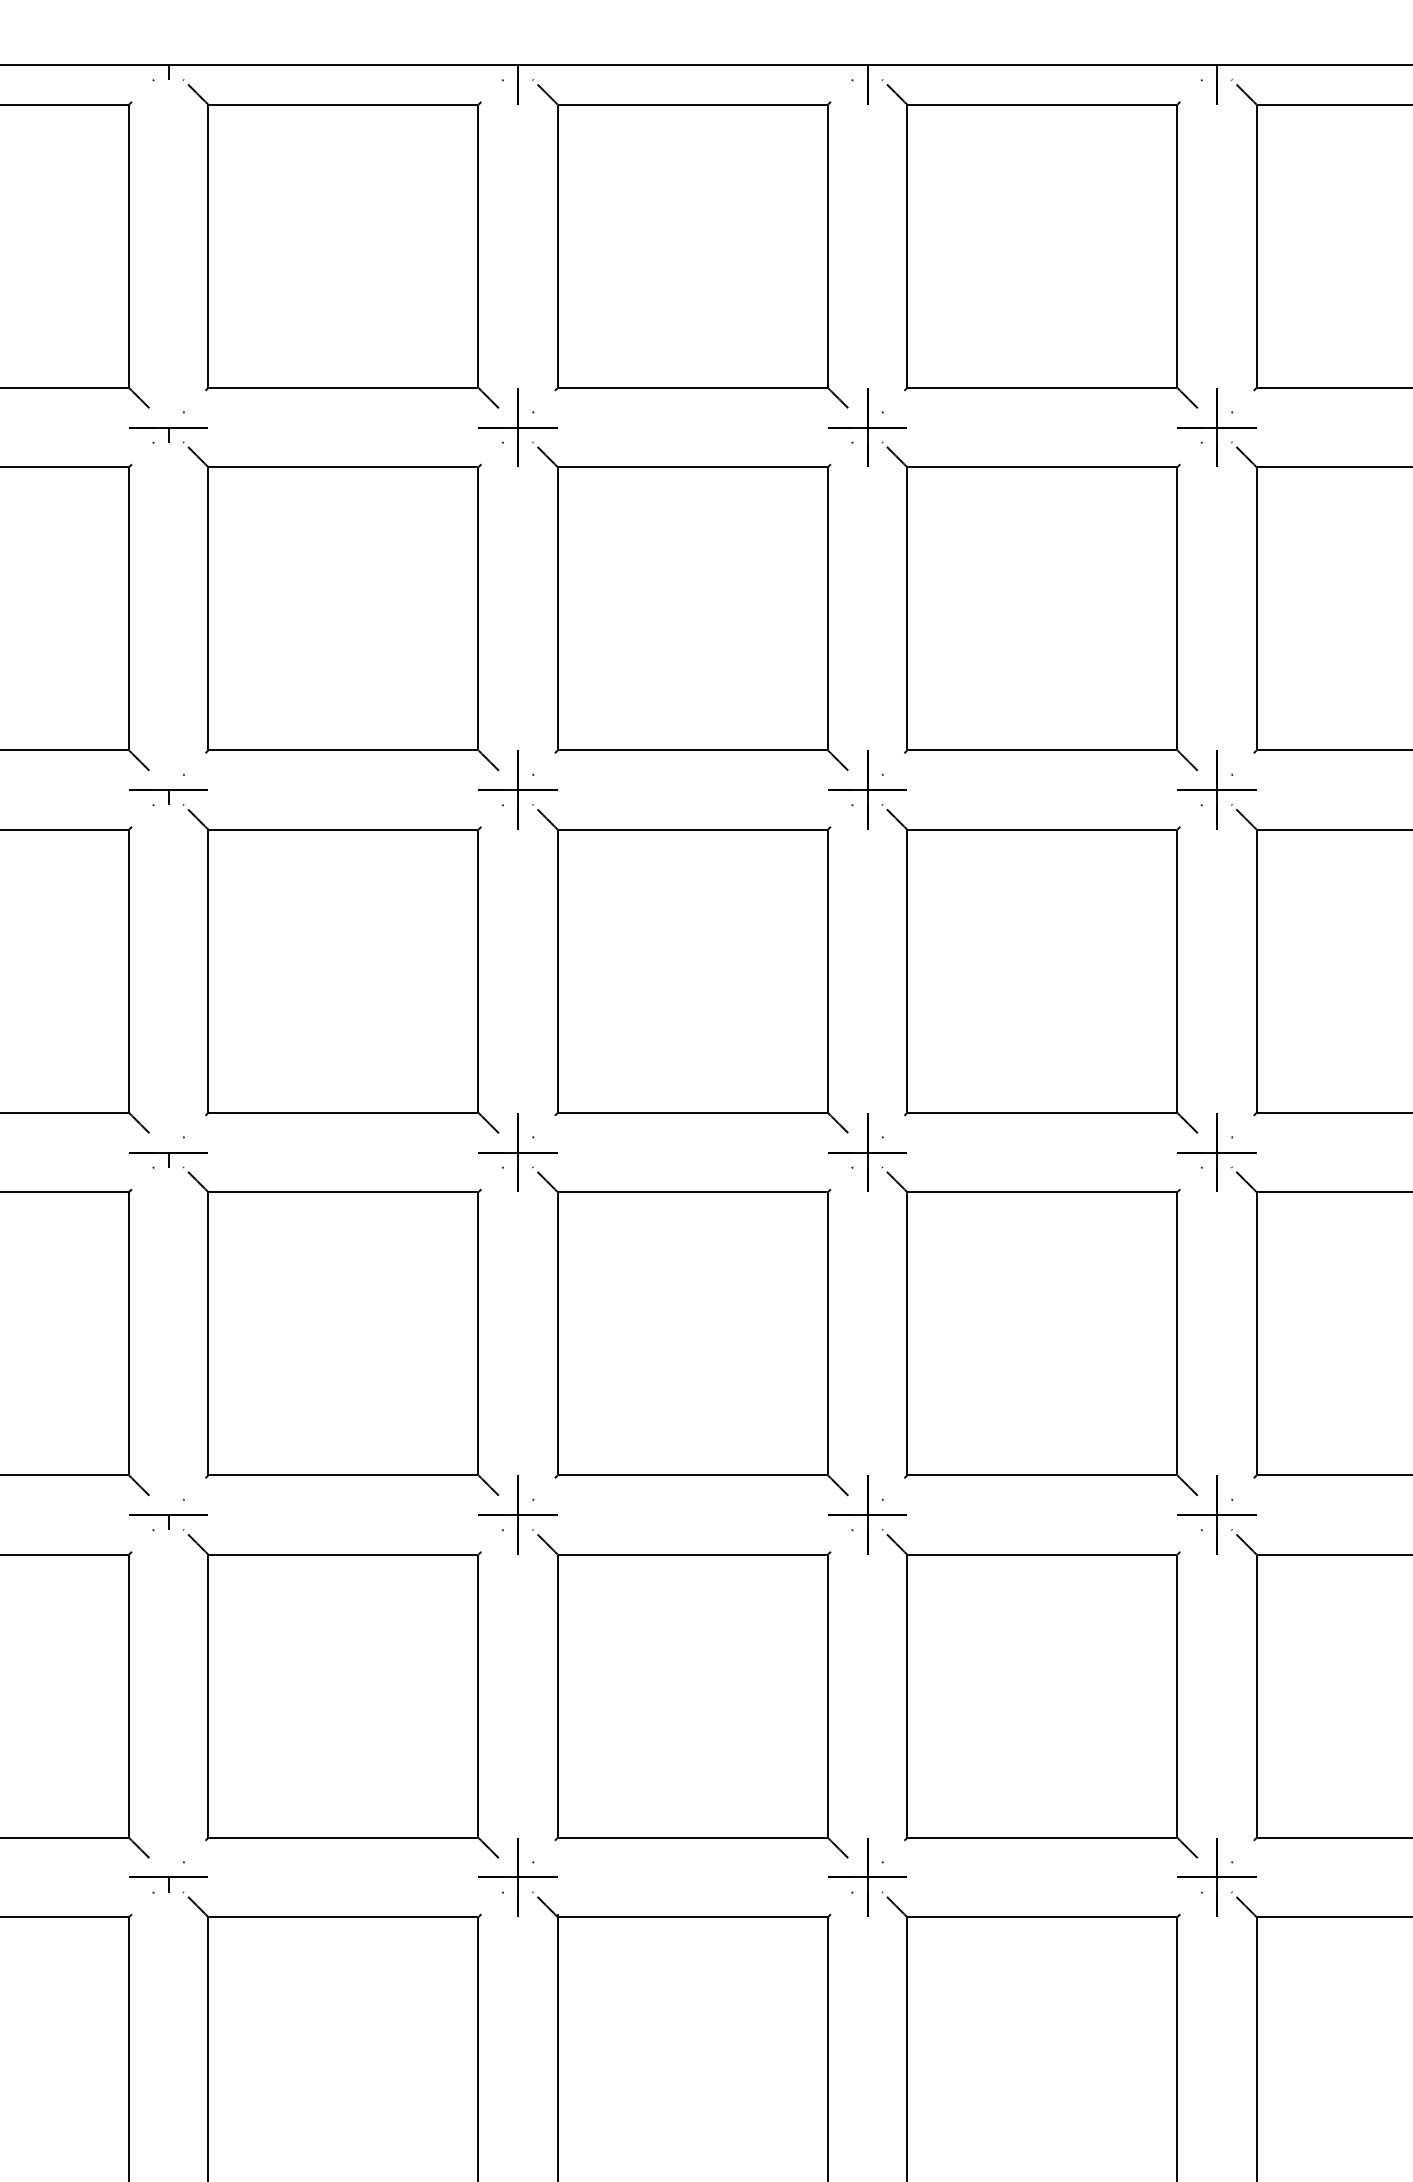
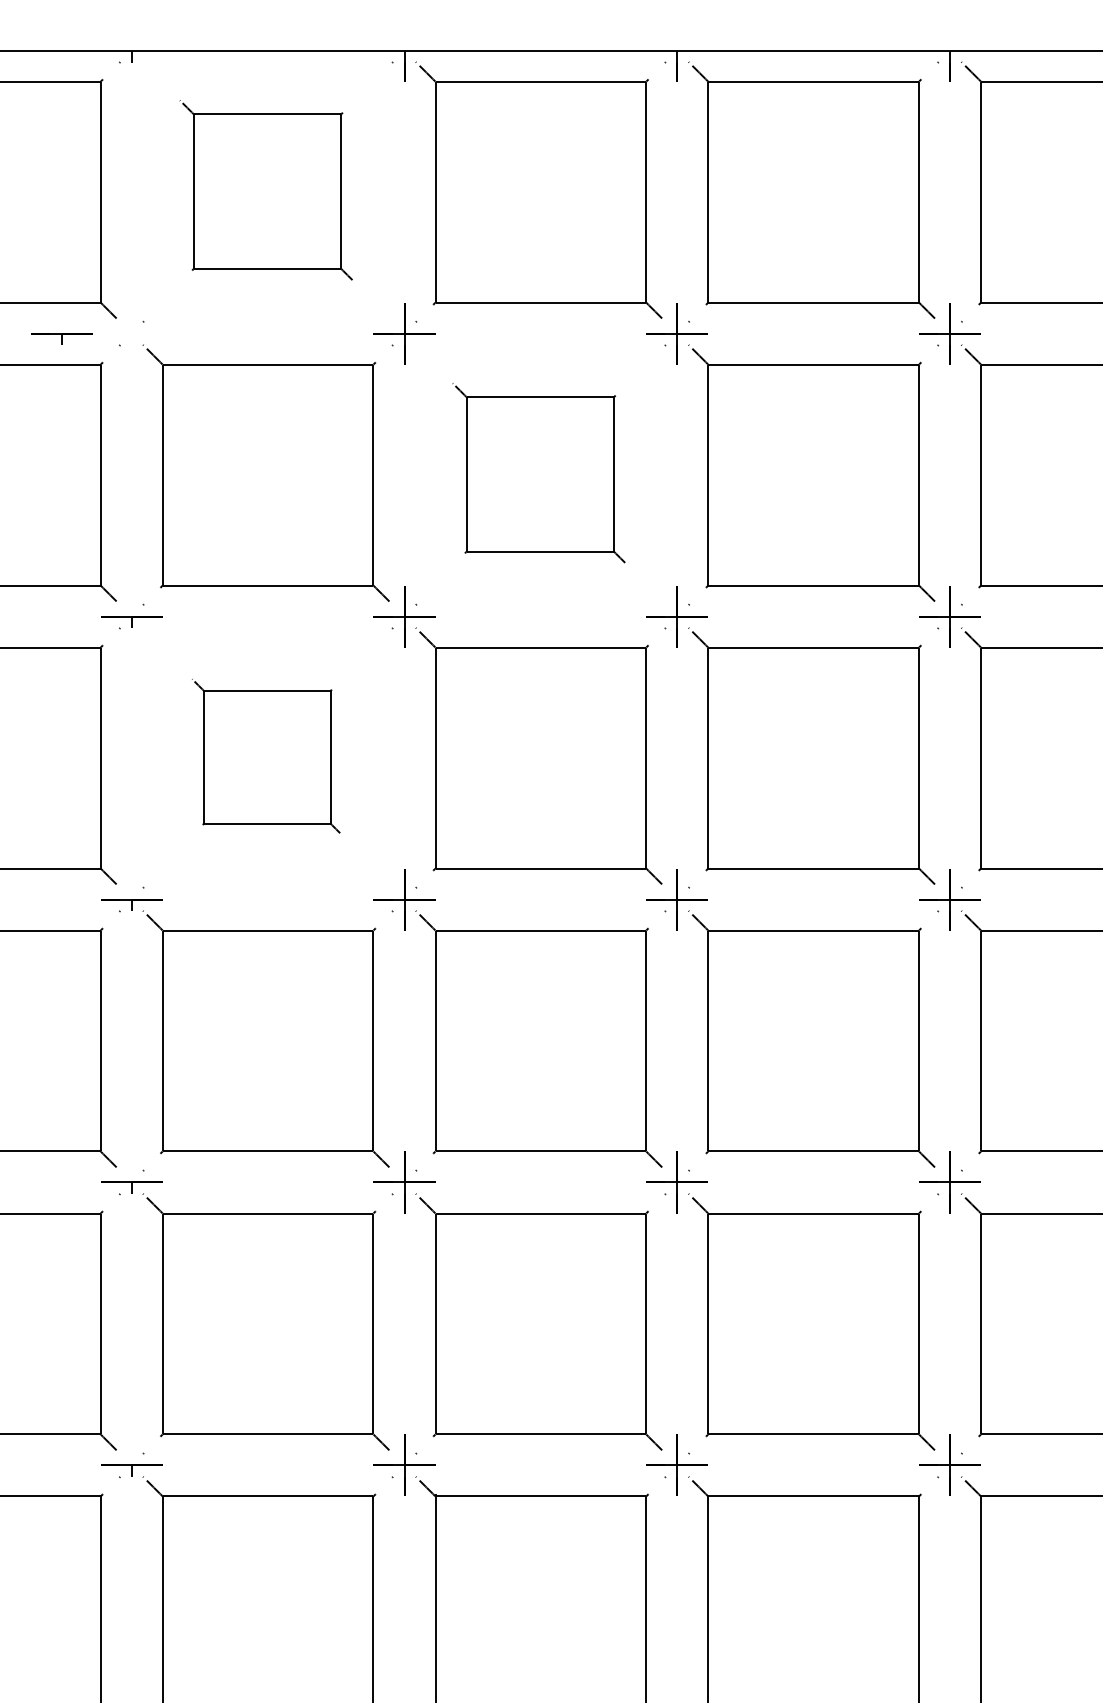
part: (340, 243) -> (265, 189), size x0.7
part: (168, 434) -> (62, 339), moved
part: (690, 605) -> (539, 472), size x0.7
part: (340, 968) -> (265, 755), size x0.6

